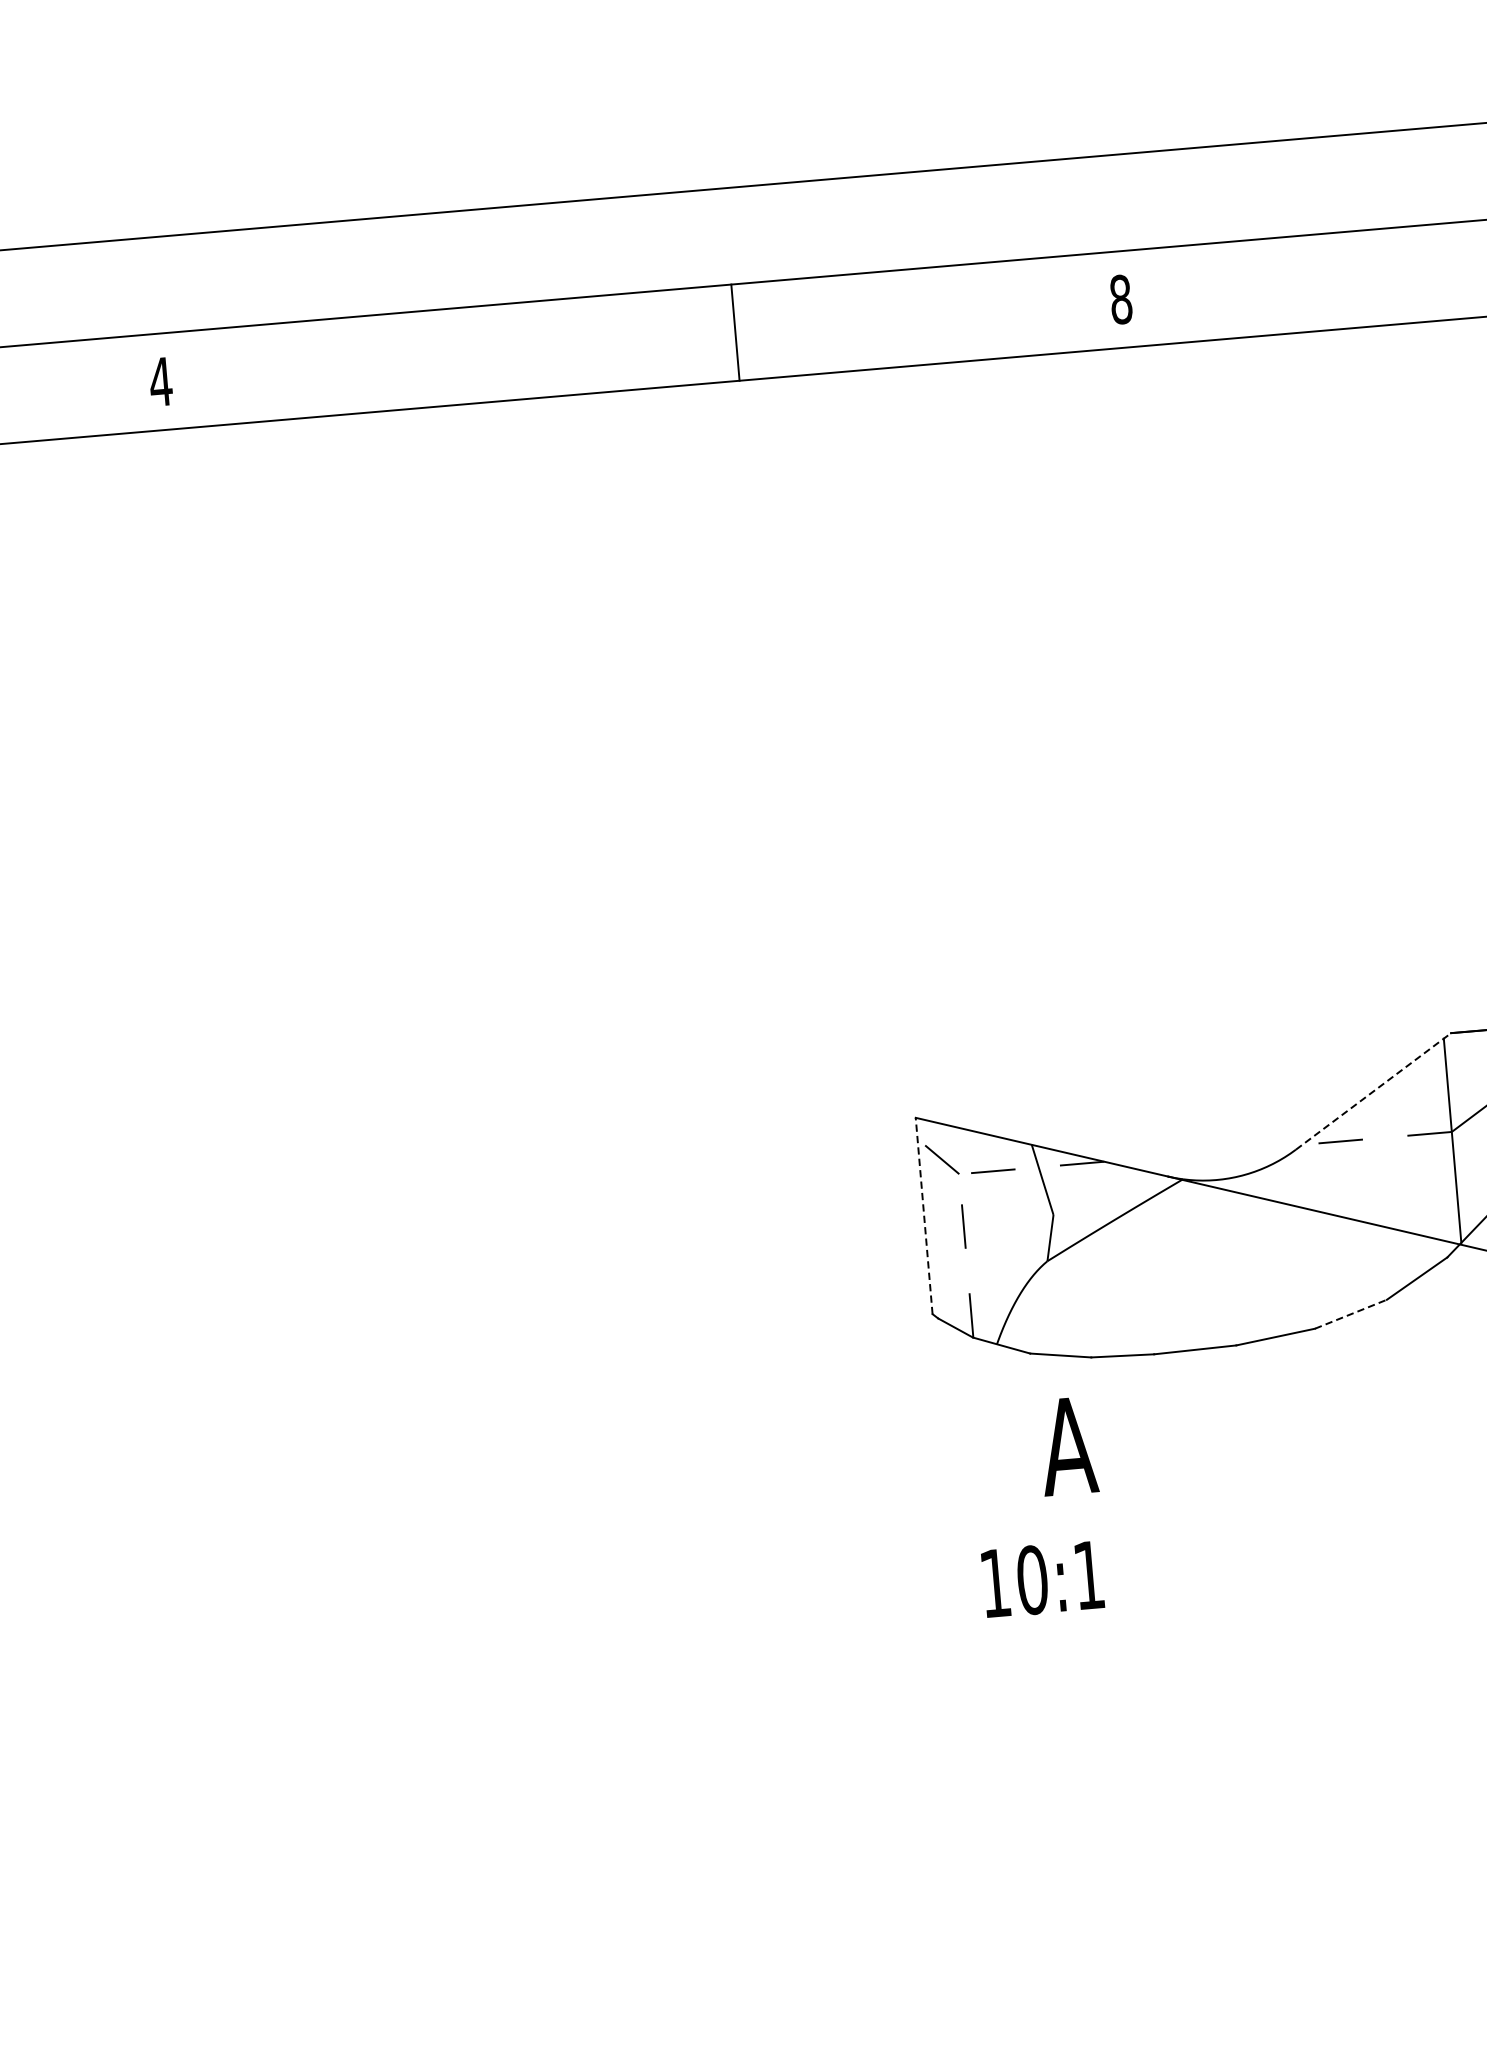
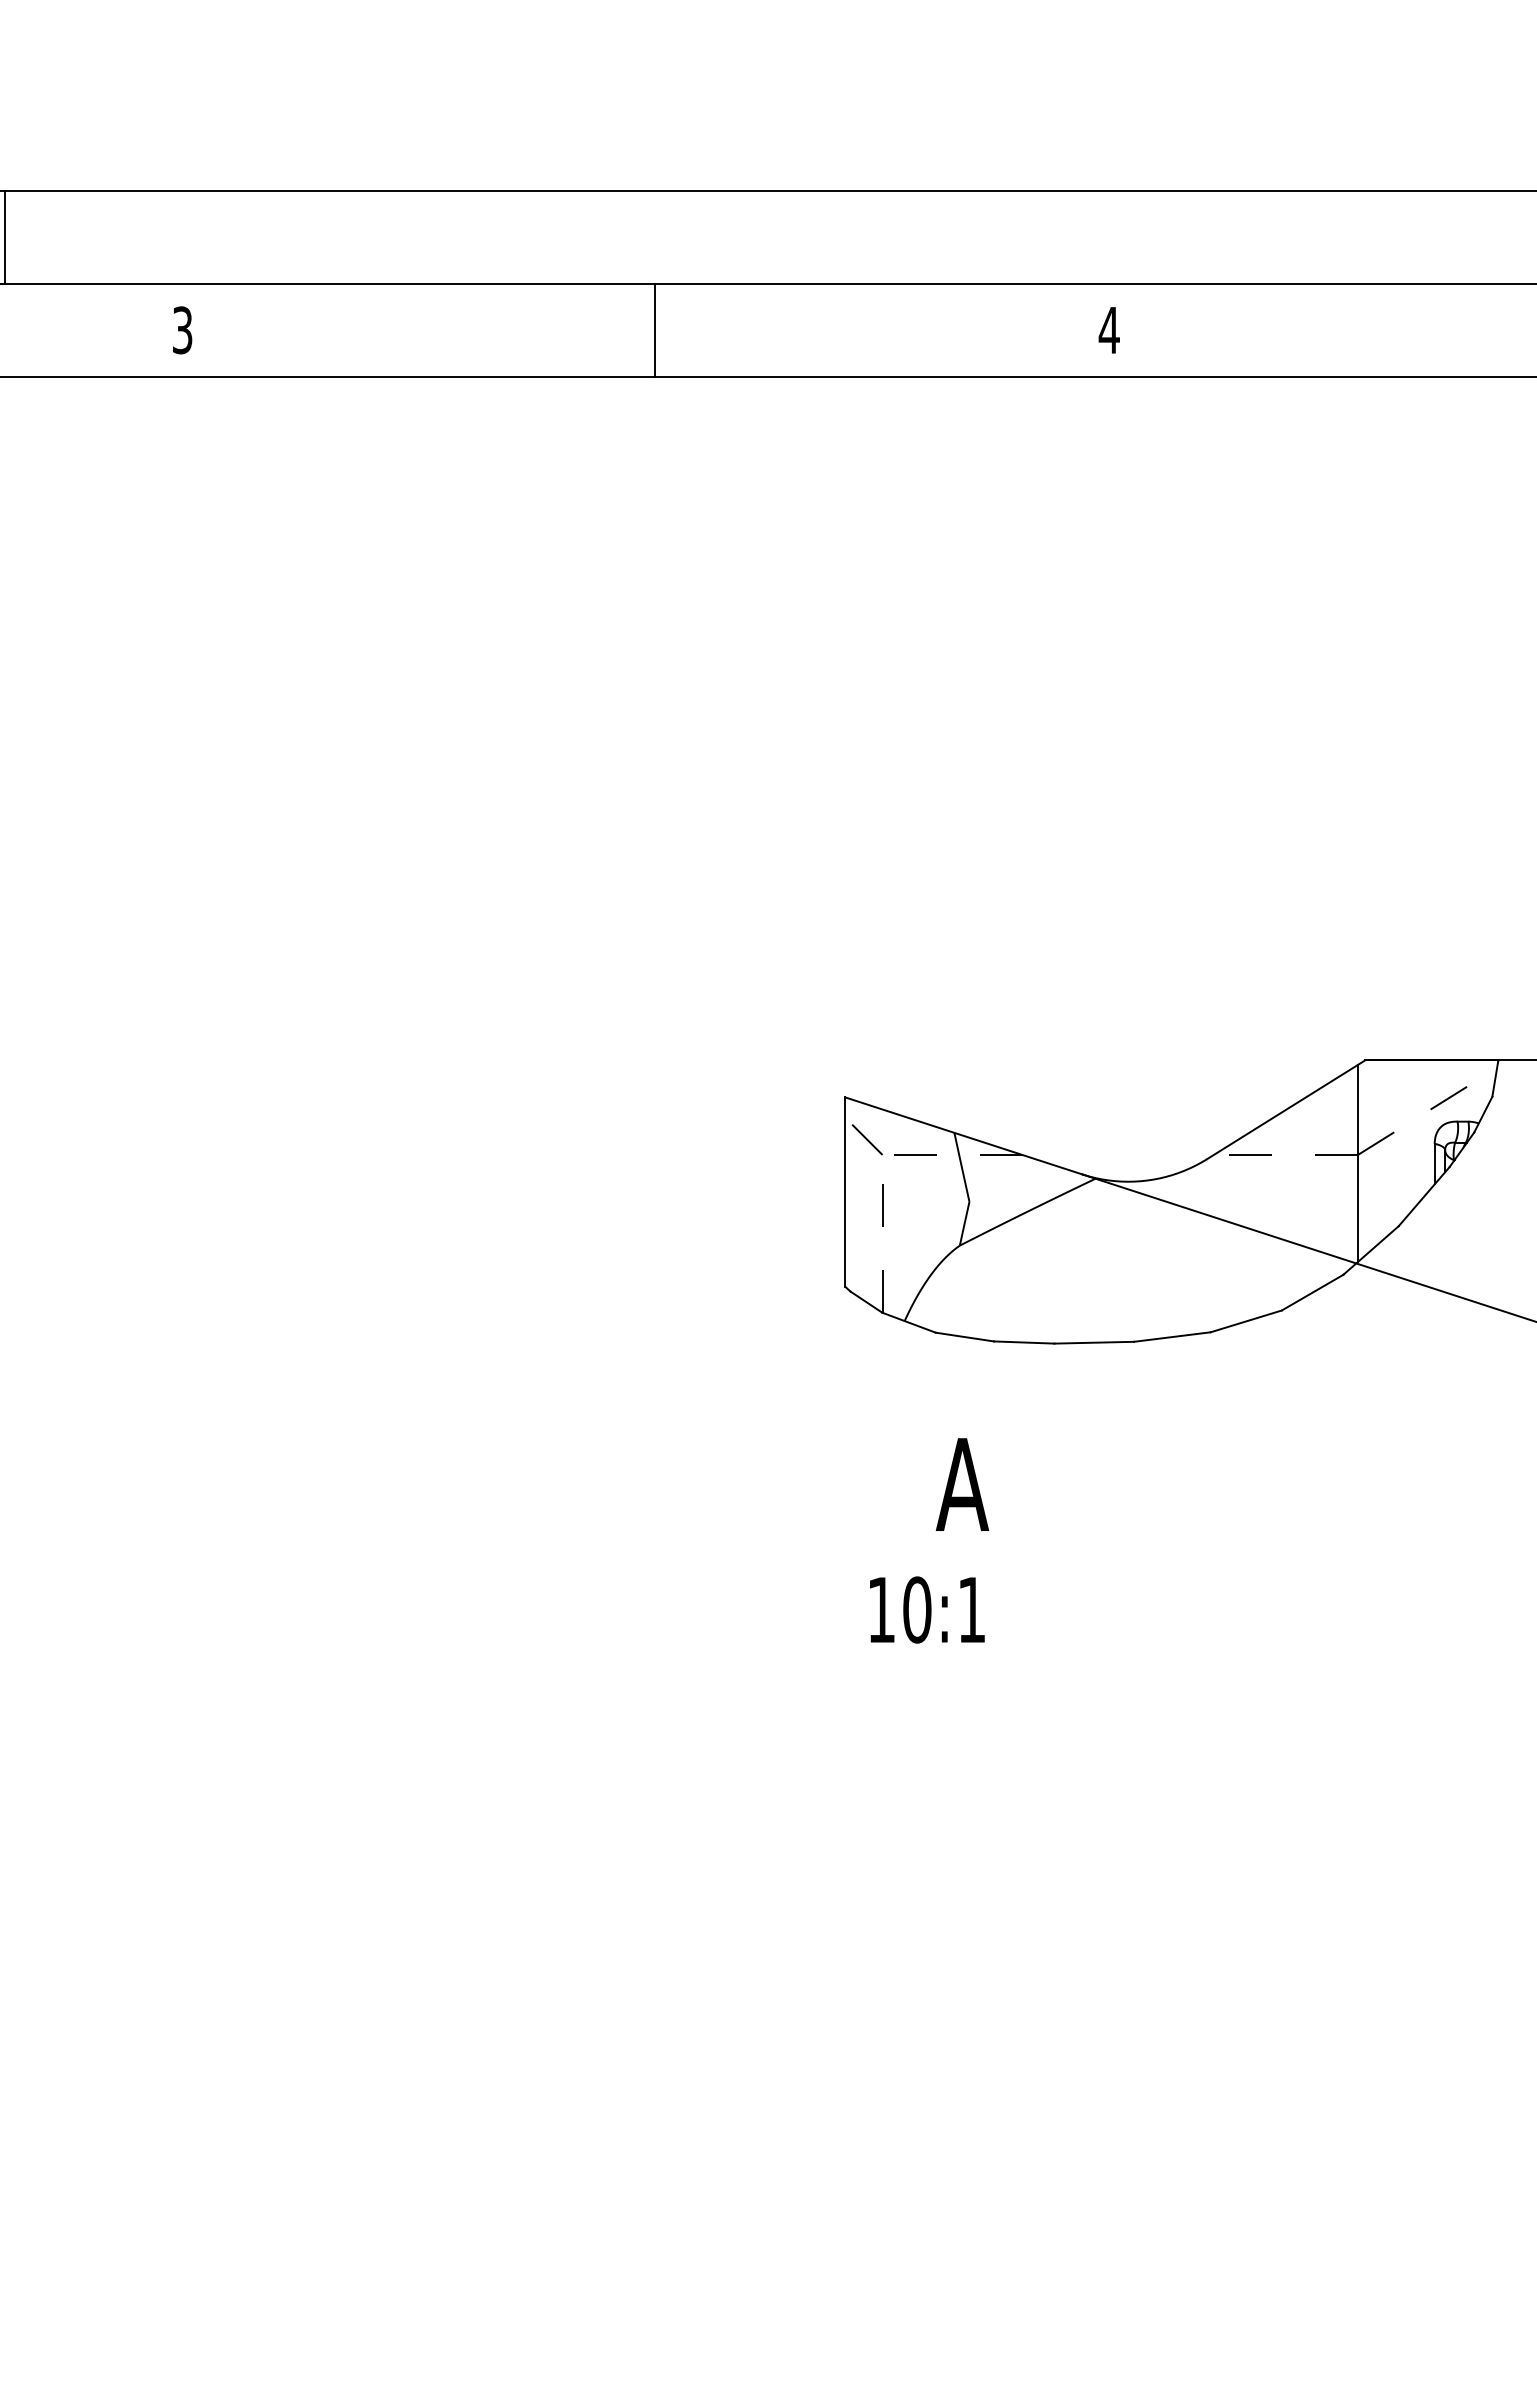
text: (1120, 299) -> (1108, 330), 8 -> 4
line: (735, 331) -> (655, 329), moved
text: (160, 382) -> (182, 330), 4 -> 3
line: (1373, 1091) -> (1286, 1109), dashed -> solid
line: (924, 1216) -> (845, 1192), dashed -> solid
line: (1351, 1314) -> (1246, 1321), dashed -> solid
text: (1038, 1507) -> (929, 1540), moved

